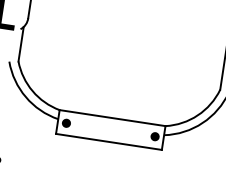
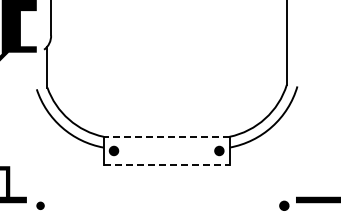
line: (112, 117) -> (166, 136), solid -> dashed
line: (108, 142) -> (166, 165), solid -> dashed

